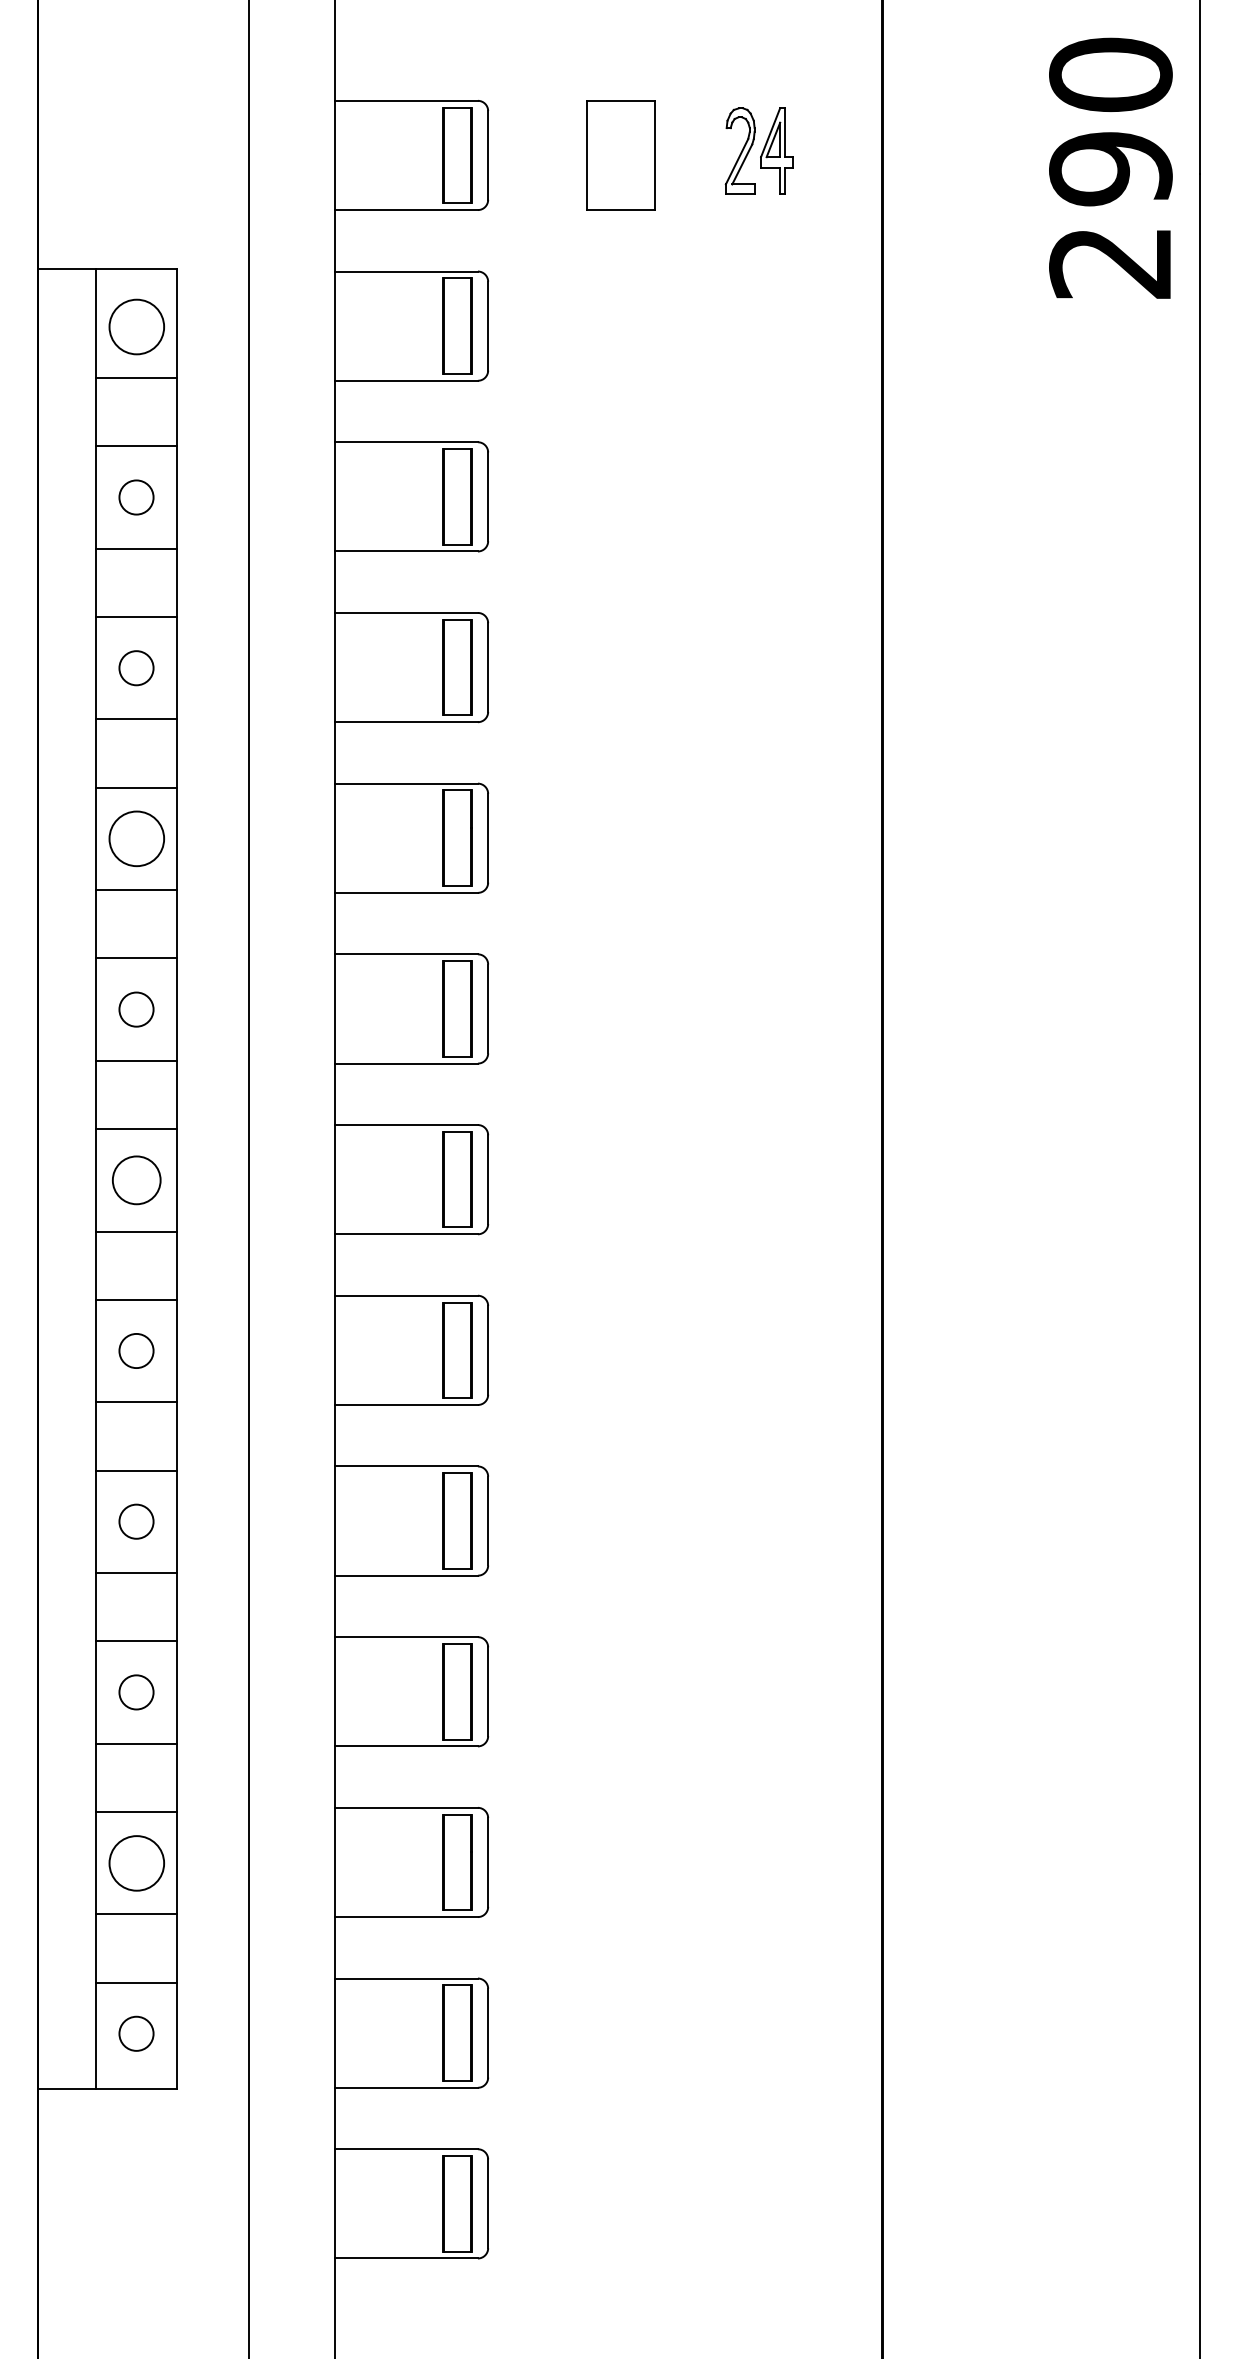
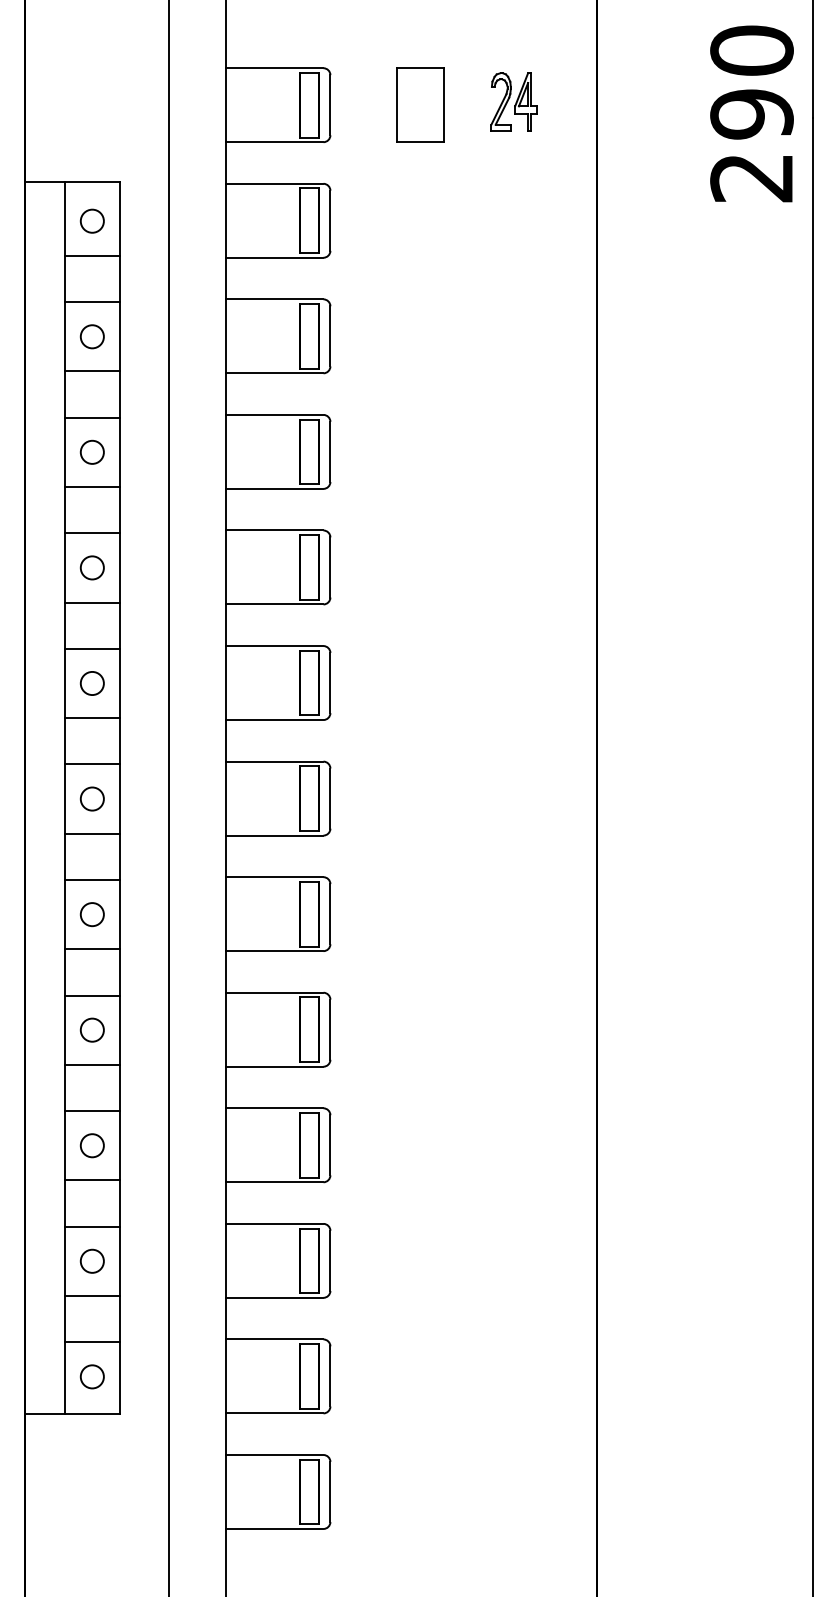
circle: (135, 325) -> (91, 220), size x0.62
circle: (135, 838) -> (91, 567), size x0.62
circle: (135, 1179) -> (91, 798), size x0.71
circle: (135, 1861) -> (91, 1260), size x0.62

